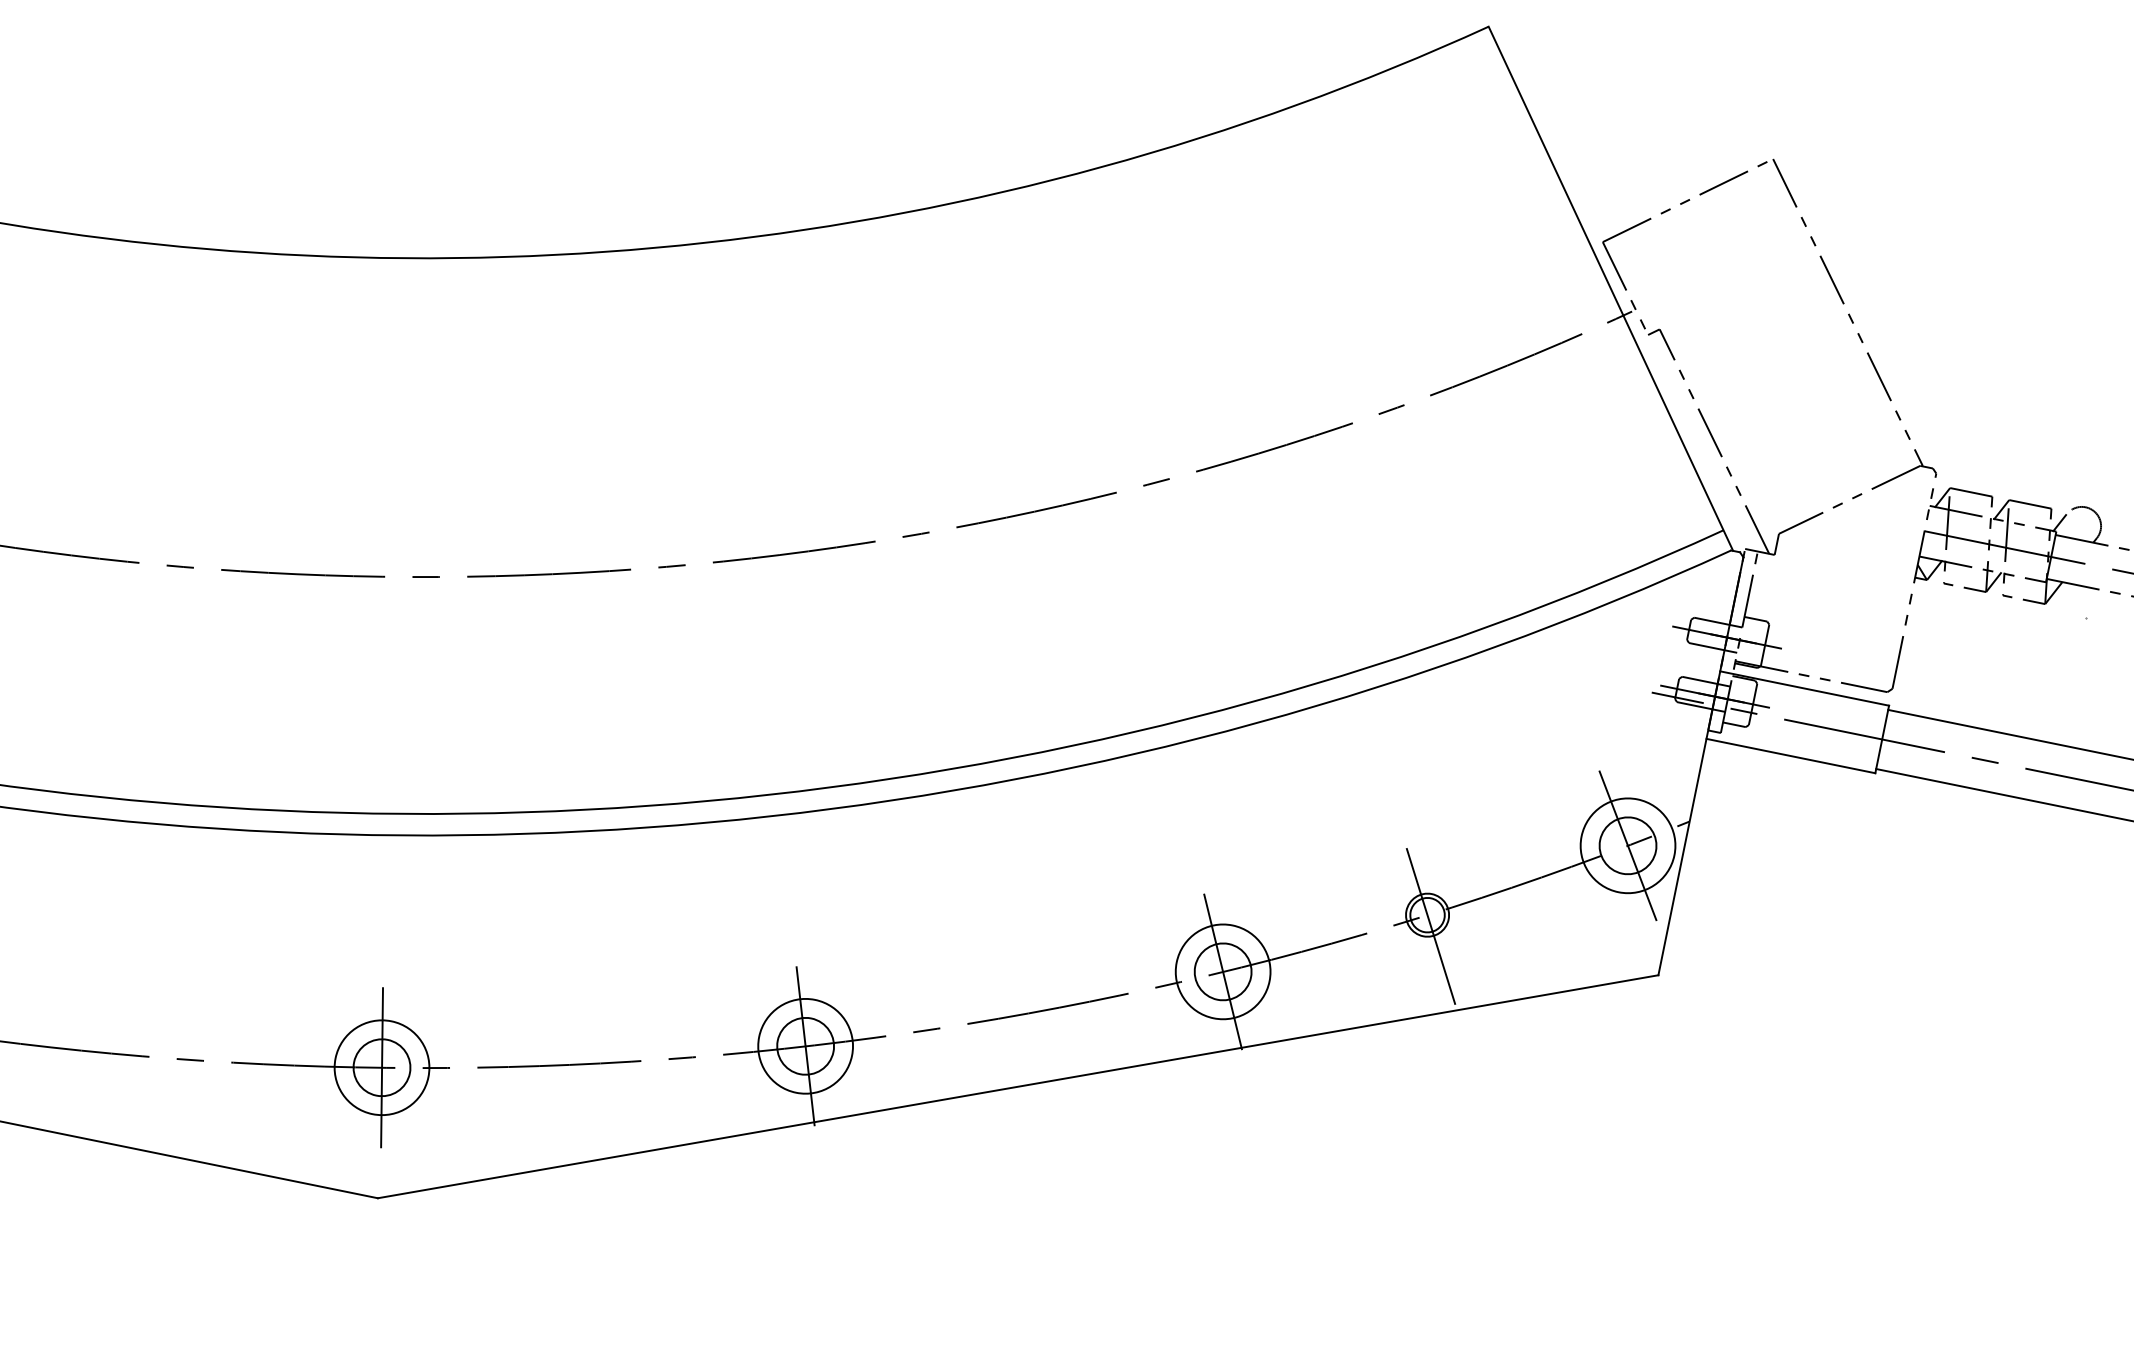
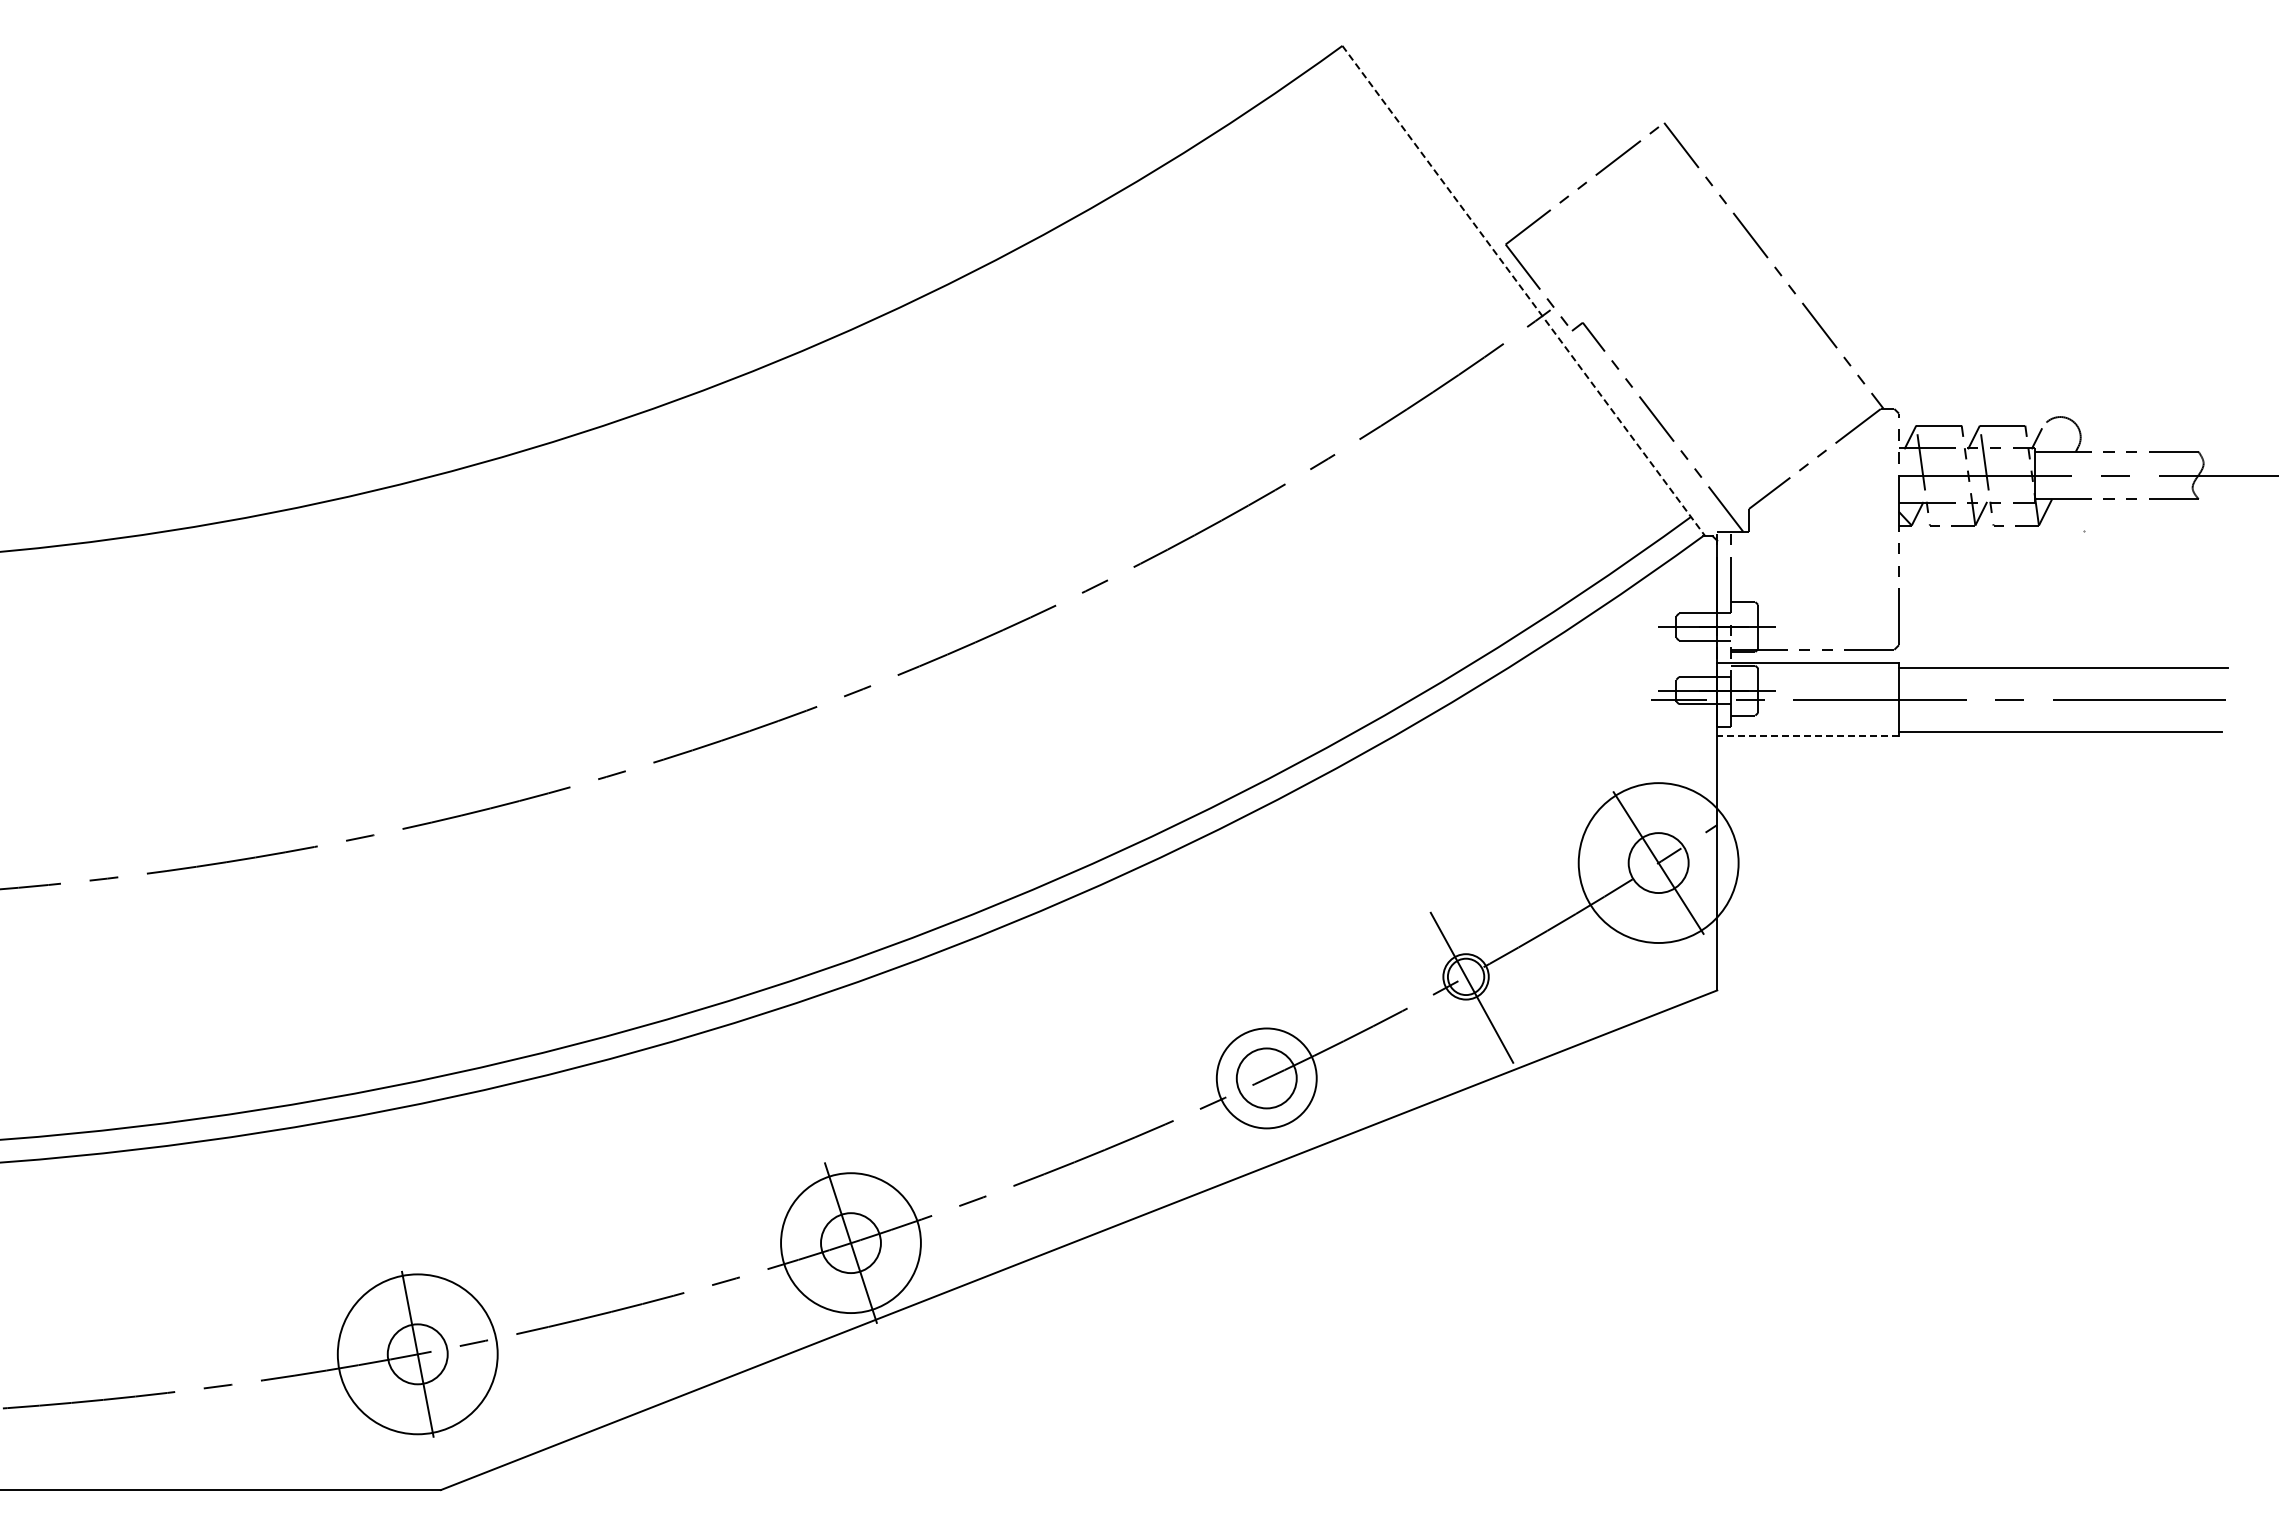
line: (1610, 289) -> (1523, 291), solid -> dashed
line: (1791, 756) -> (1808, 736), solid -> dashed
circle: (1627, 846) -> (1658, 863), size x1.6
line: (1222, 971) -> (1266, 1078), removed
circle: (805, 1046) -> (850, 1243), size x1.4
circle: (381, 1067) -> (417, 1354), size x1.6

